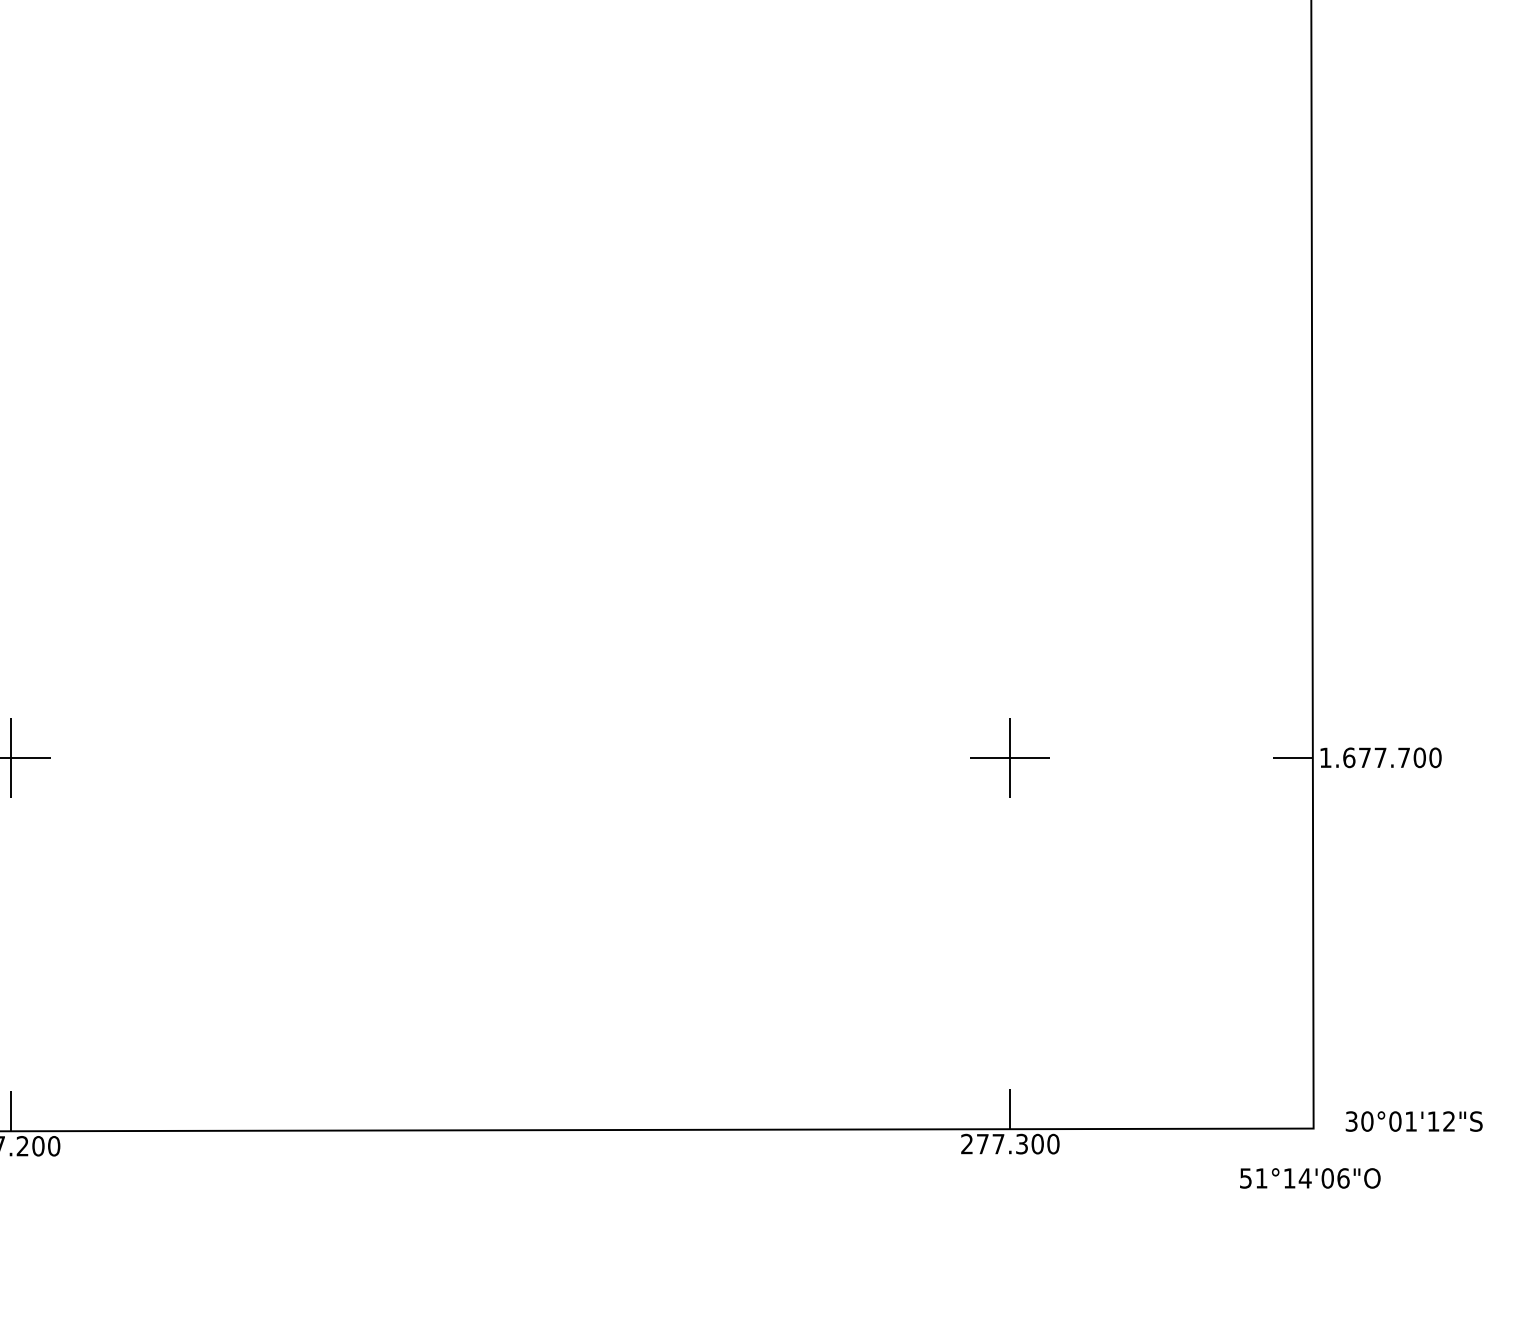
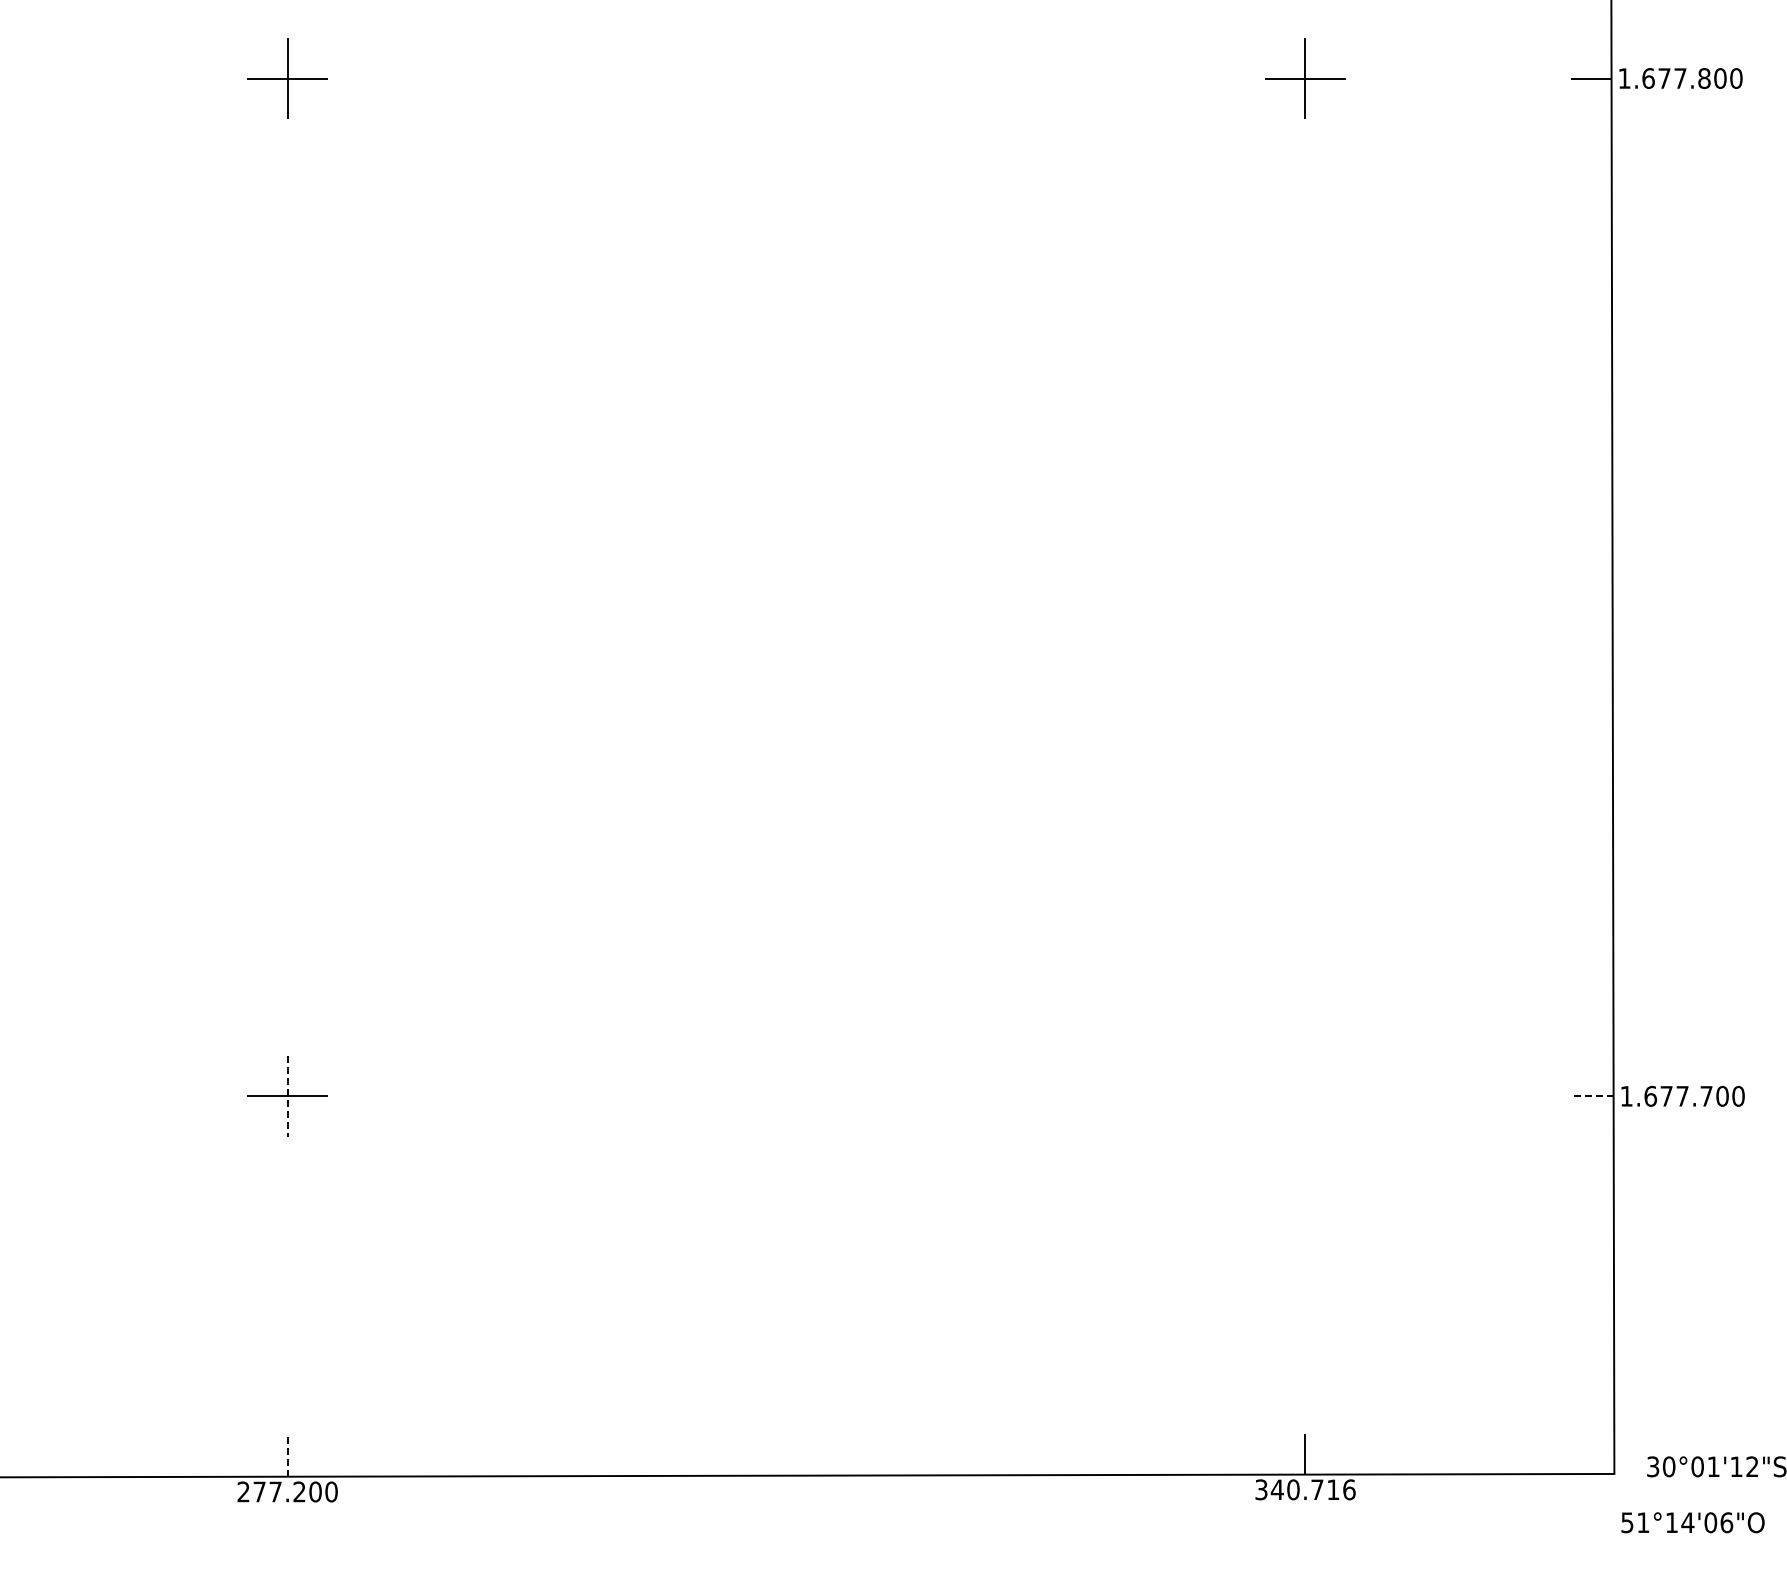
line: (10, 757) -> (287, 1096), solid -> dashed
part: (1010, 757) -> (1305, 1096), removed
line: (1292, 757) -> (1592, 1096), solid -> dashed
line: (10, 1110) -> (287, 1455), solid -> dashed
text: (1010, 1143) -> (1305, 1489), 277.300 -> 340.716
text: (1309, 1178) -> (1692, 1522), moved

